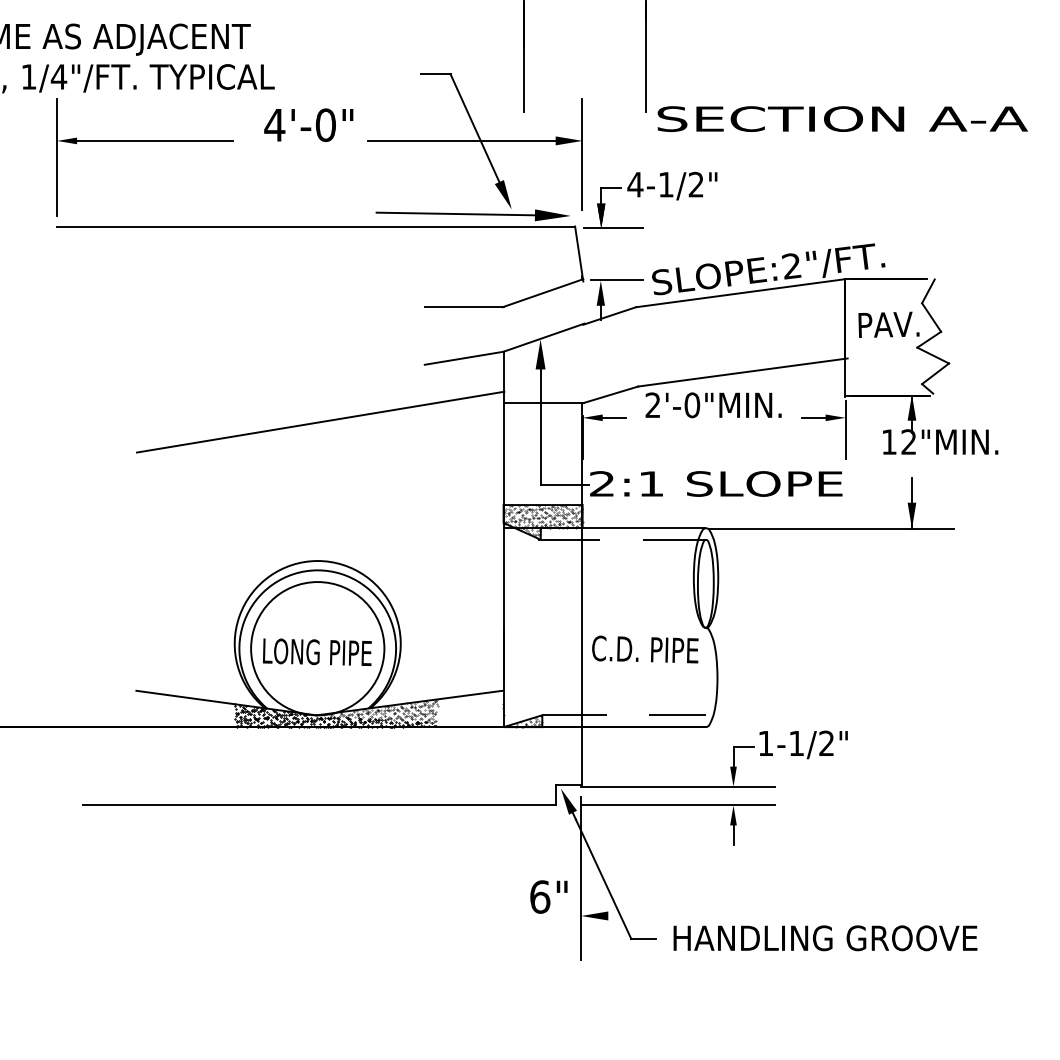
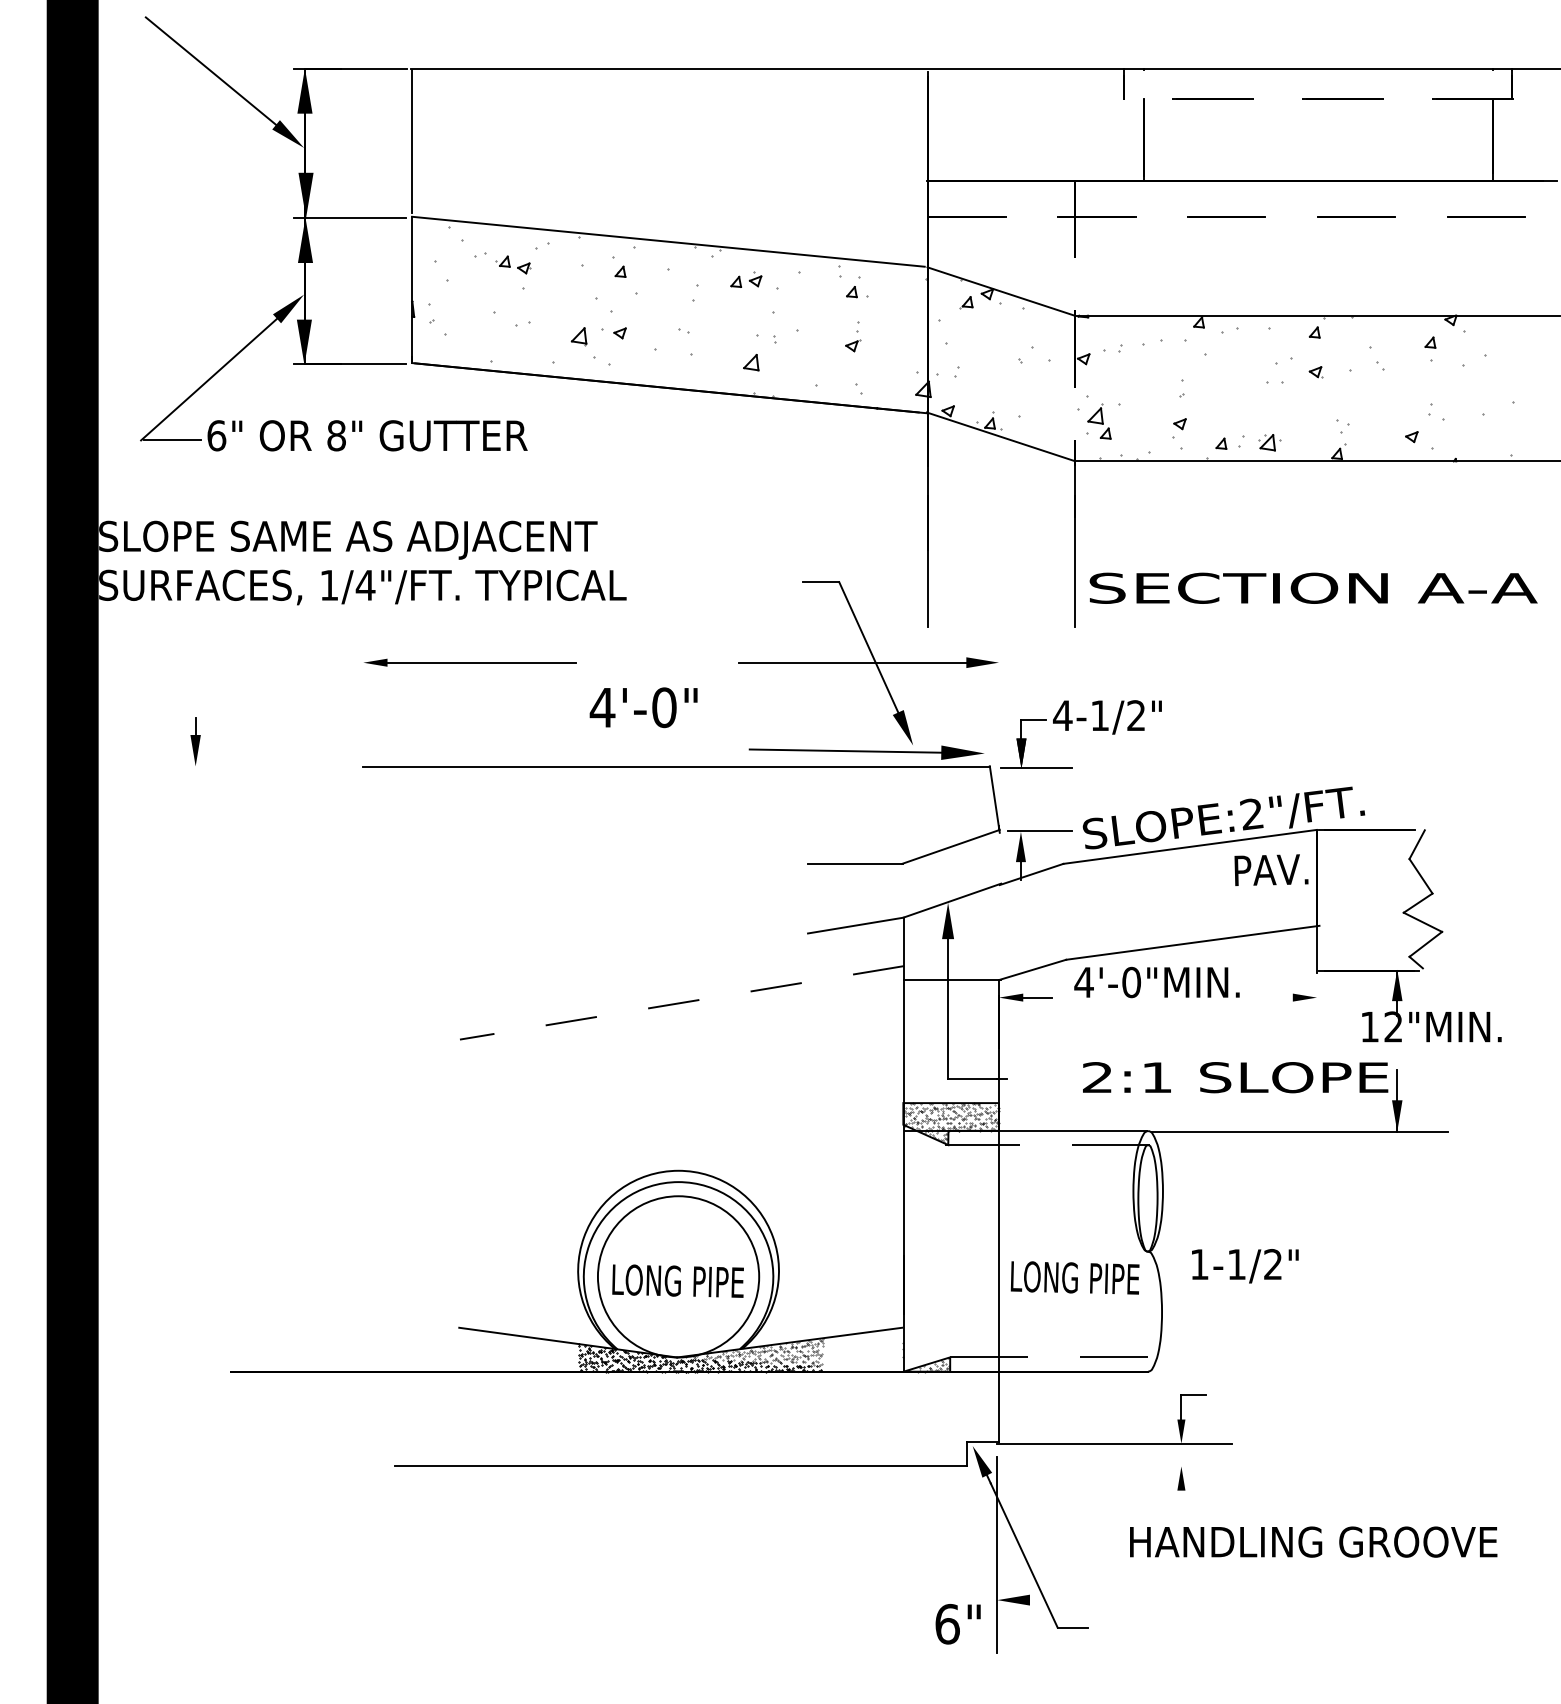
text: (842, 118) -> (1313, 587), moved
text: (308, 125) -> (643, 707), moved
line: (582, 154) -> (998, 679), removed
line: (57, 157) -> (363, 682), removed
text: (889, 324) -> (1271, 869), moved
text: (652, 404) -> (1083, 981), 2'-0"MIN. -> 4'-0"MIN.
line: (813, 417) -> (1278, 997), removed
line: (320, 421) -> (681, 1002), solid -> dashed
line: (846, 430) -> (1317, 1012), removed
text: (716, 483) -> (1235, 1077), moved
text: (645, 649) -> (1074, 1277), C.D. PIPE -> LONG PIPE
text: (803, 745) -> (1245, 1266), moved
line: (677, 805) -> (1113, 1466), removed
line: (733, 835) -> (1181, 1502), removed
text: (548, 897) -> (957, 1624), moved
text: (825, 937) -> (1313, 1541), moved

